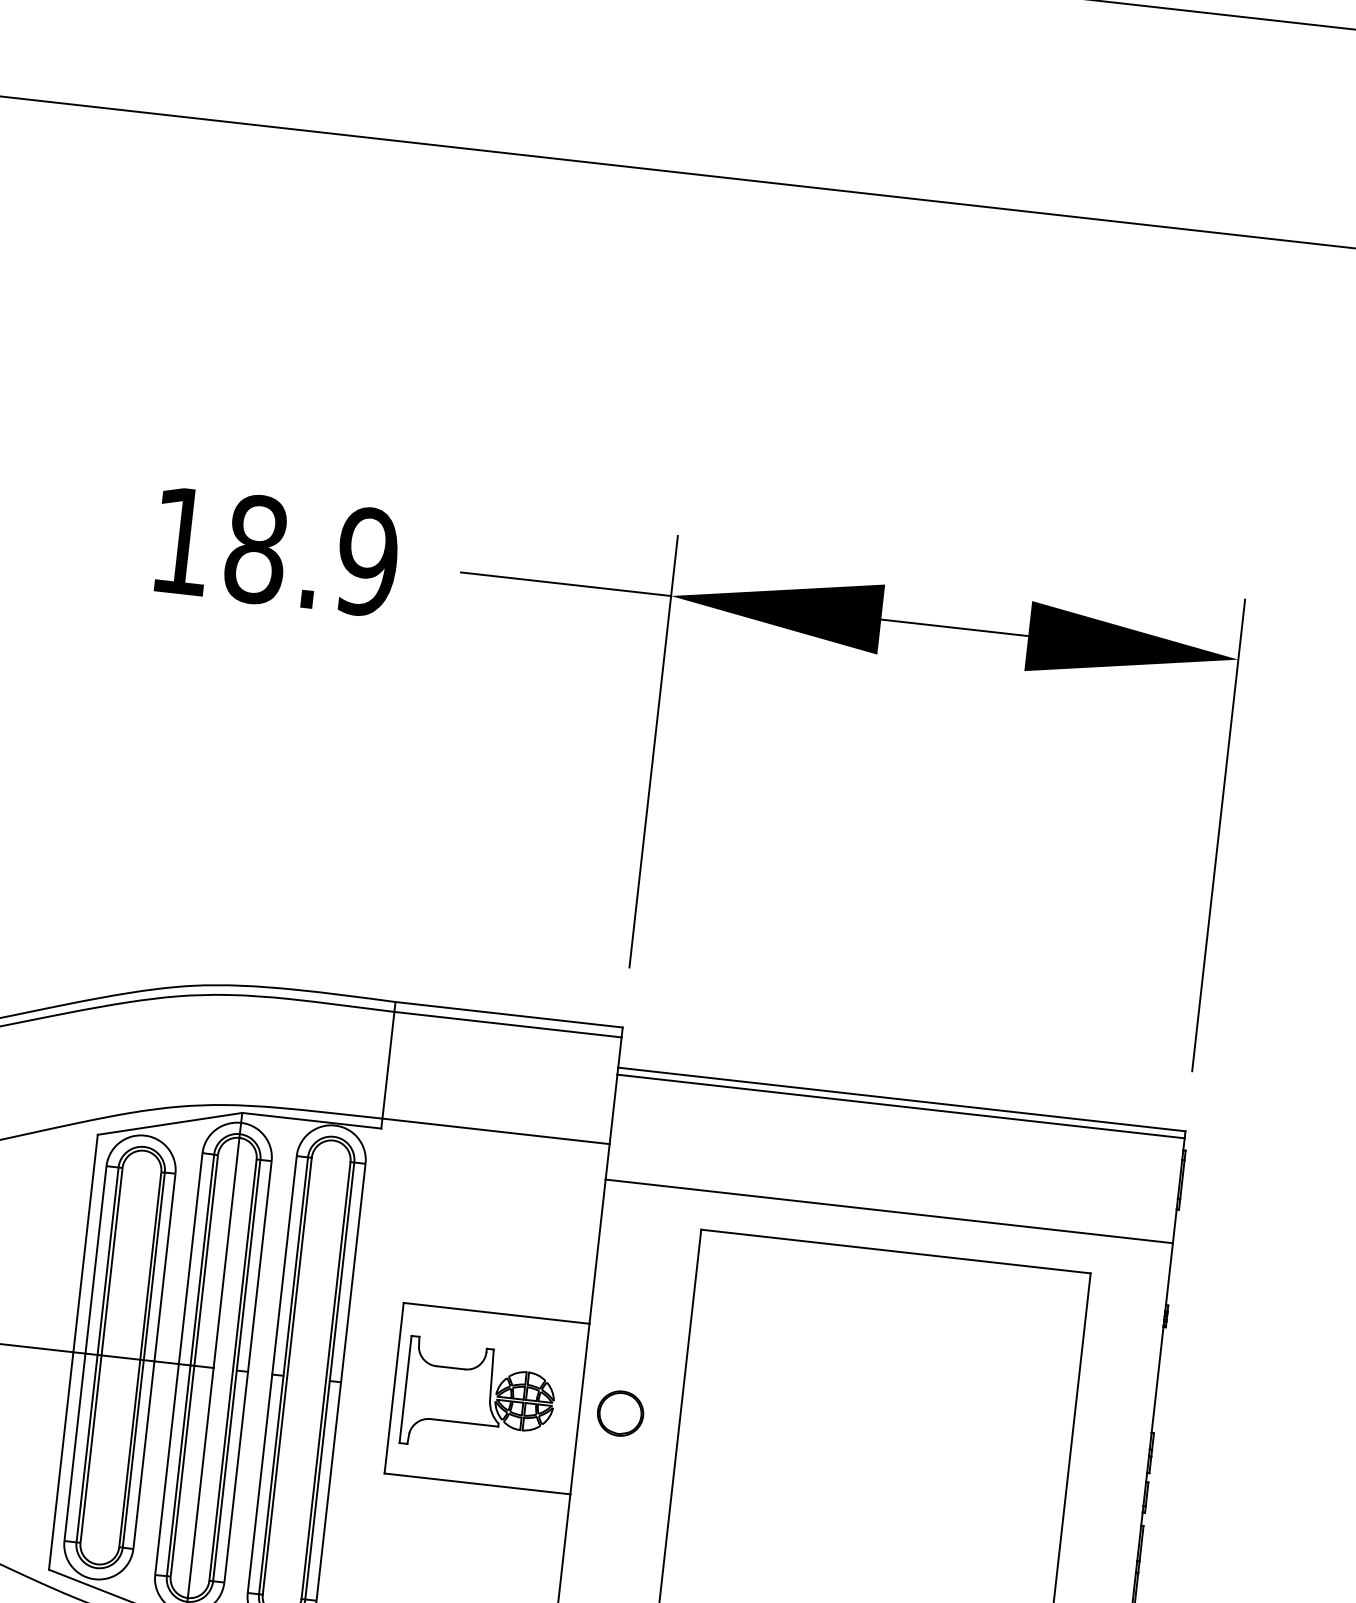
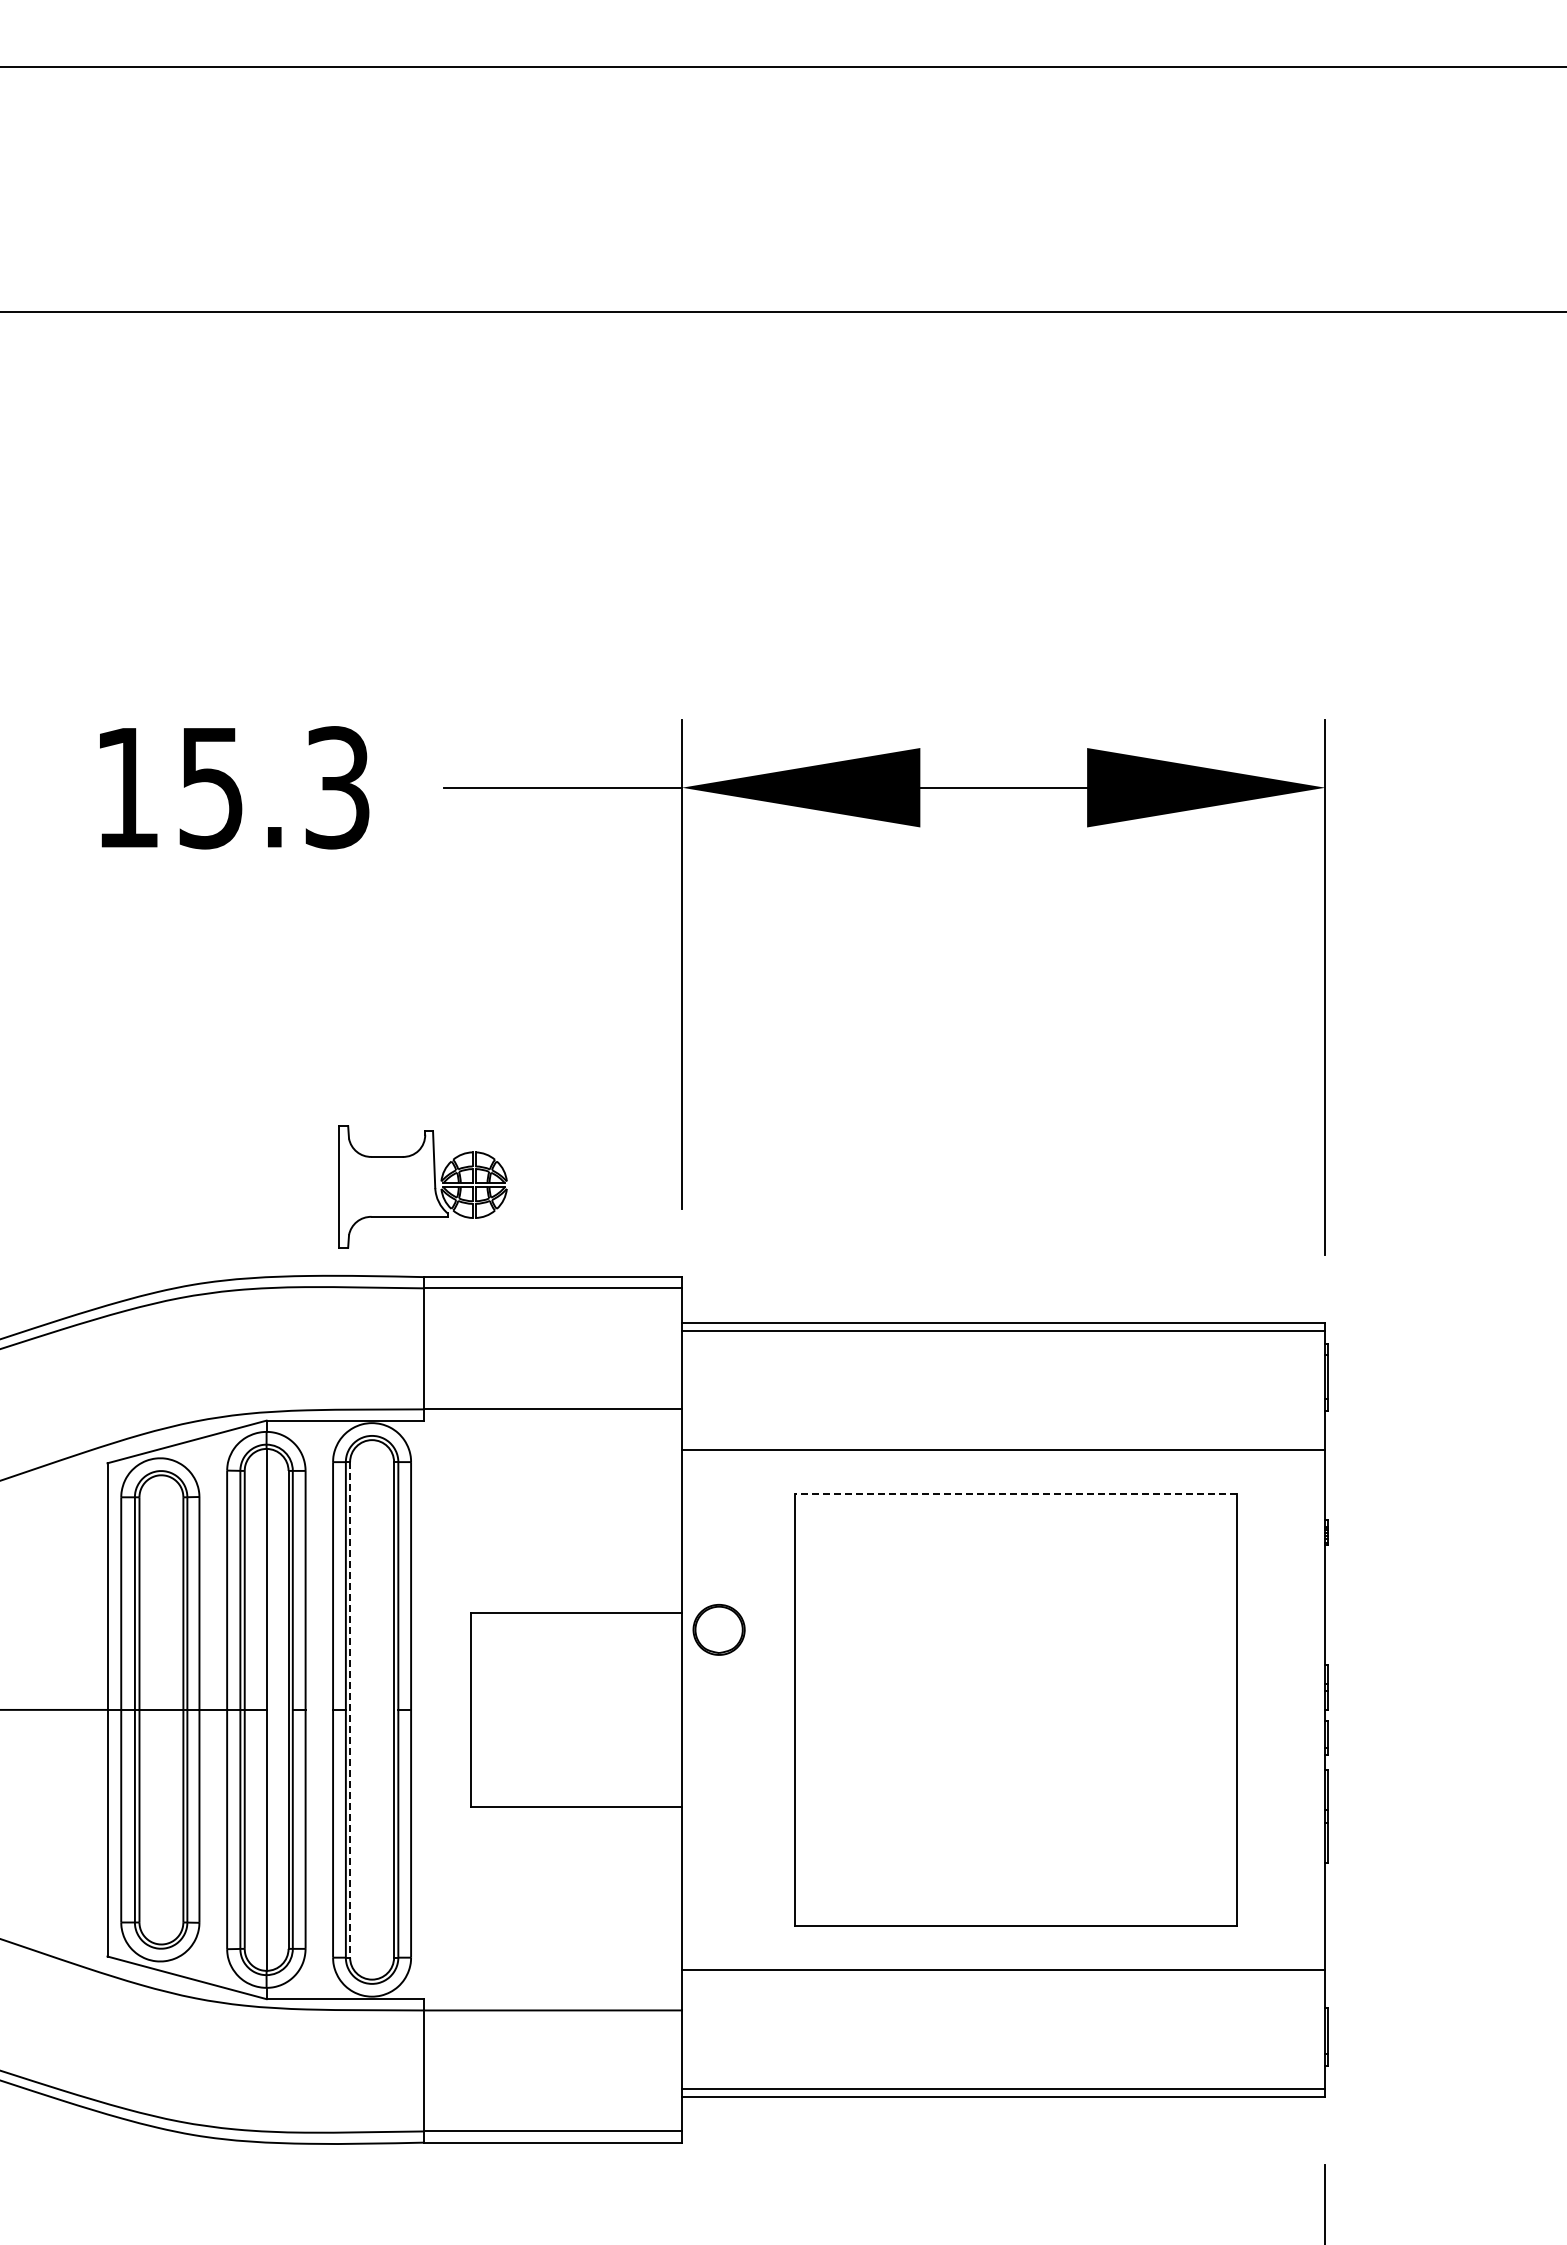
text: (311, 555) -> (274, 787), 18.9 -> 15.3
line: (896, 1251) -> (1016, 1493), solid -> dashed
line: (287, 1375) -> (350, 1709), solid -> dashed
part: (478, 1397) -> (422, 1186), moved
part: (620, 1413) -> (718, 1629), moved

